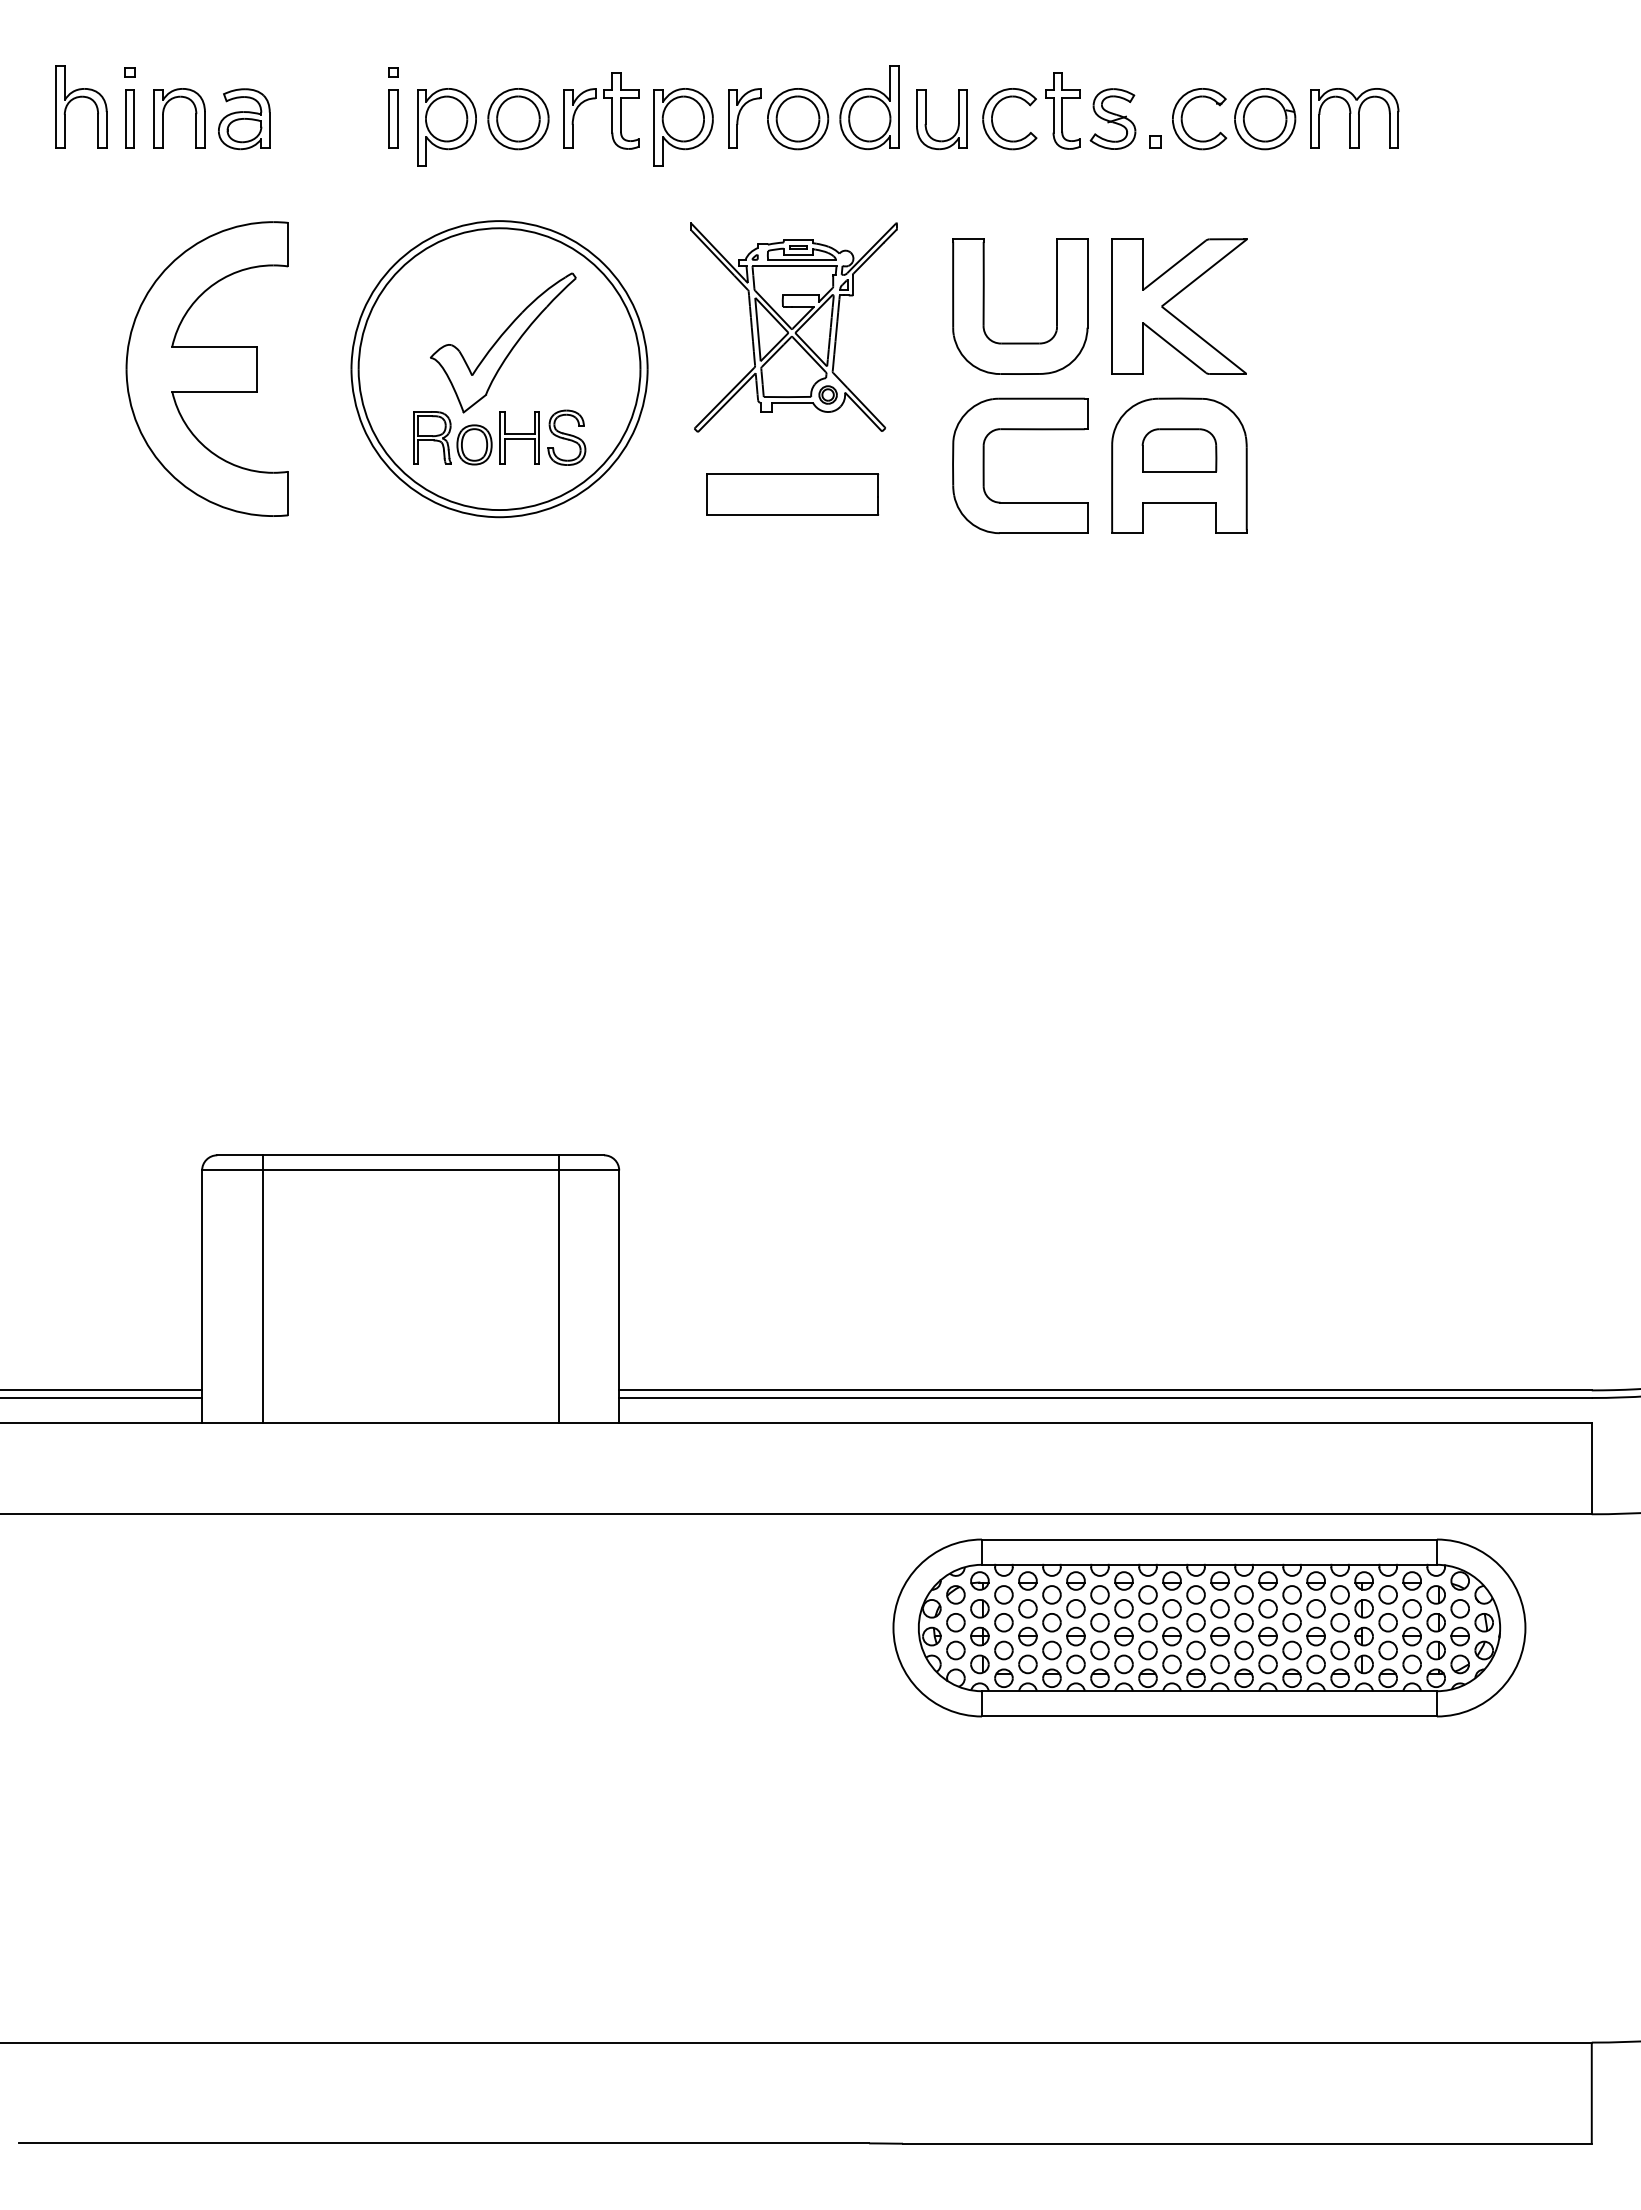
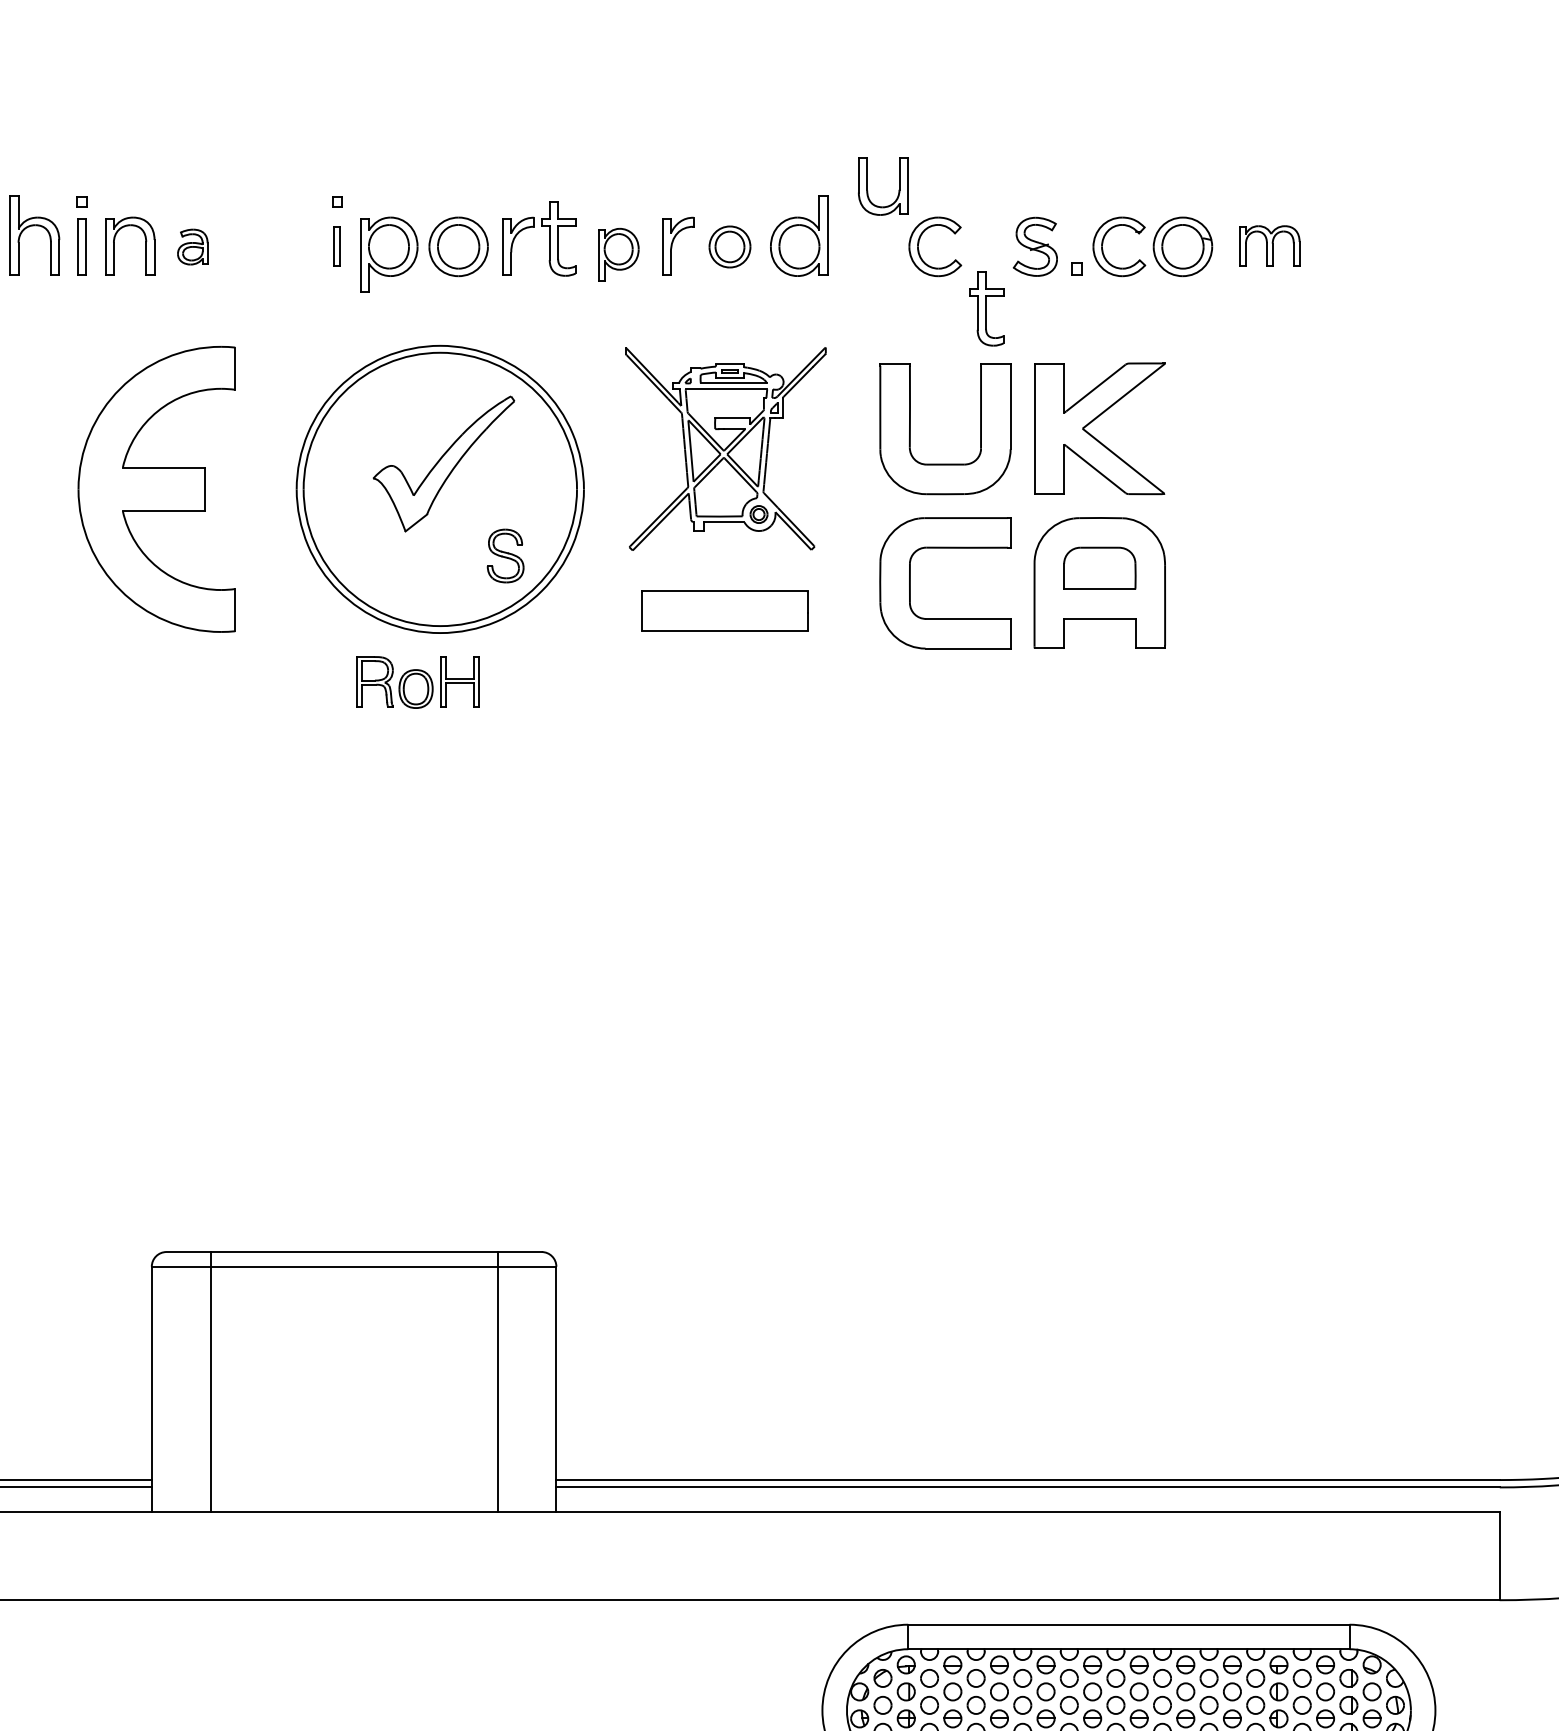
part: (1062, 110) -> (986, 308), moved
part: (393, 118) -> (337, 246), size x0.7
part: (1354, 118) -> (1269, 246), size x0.7
part: (244, 119) -> (192, 247), size x0.6
part: (798, 119) -> (730, 247), size x0.7
part: (926, 119) -> (868, 186), moved
part: (683, 127) -> (618, 255), size x0.7
part: (476, 438) -> (417, 682), moved

